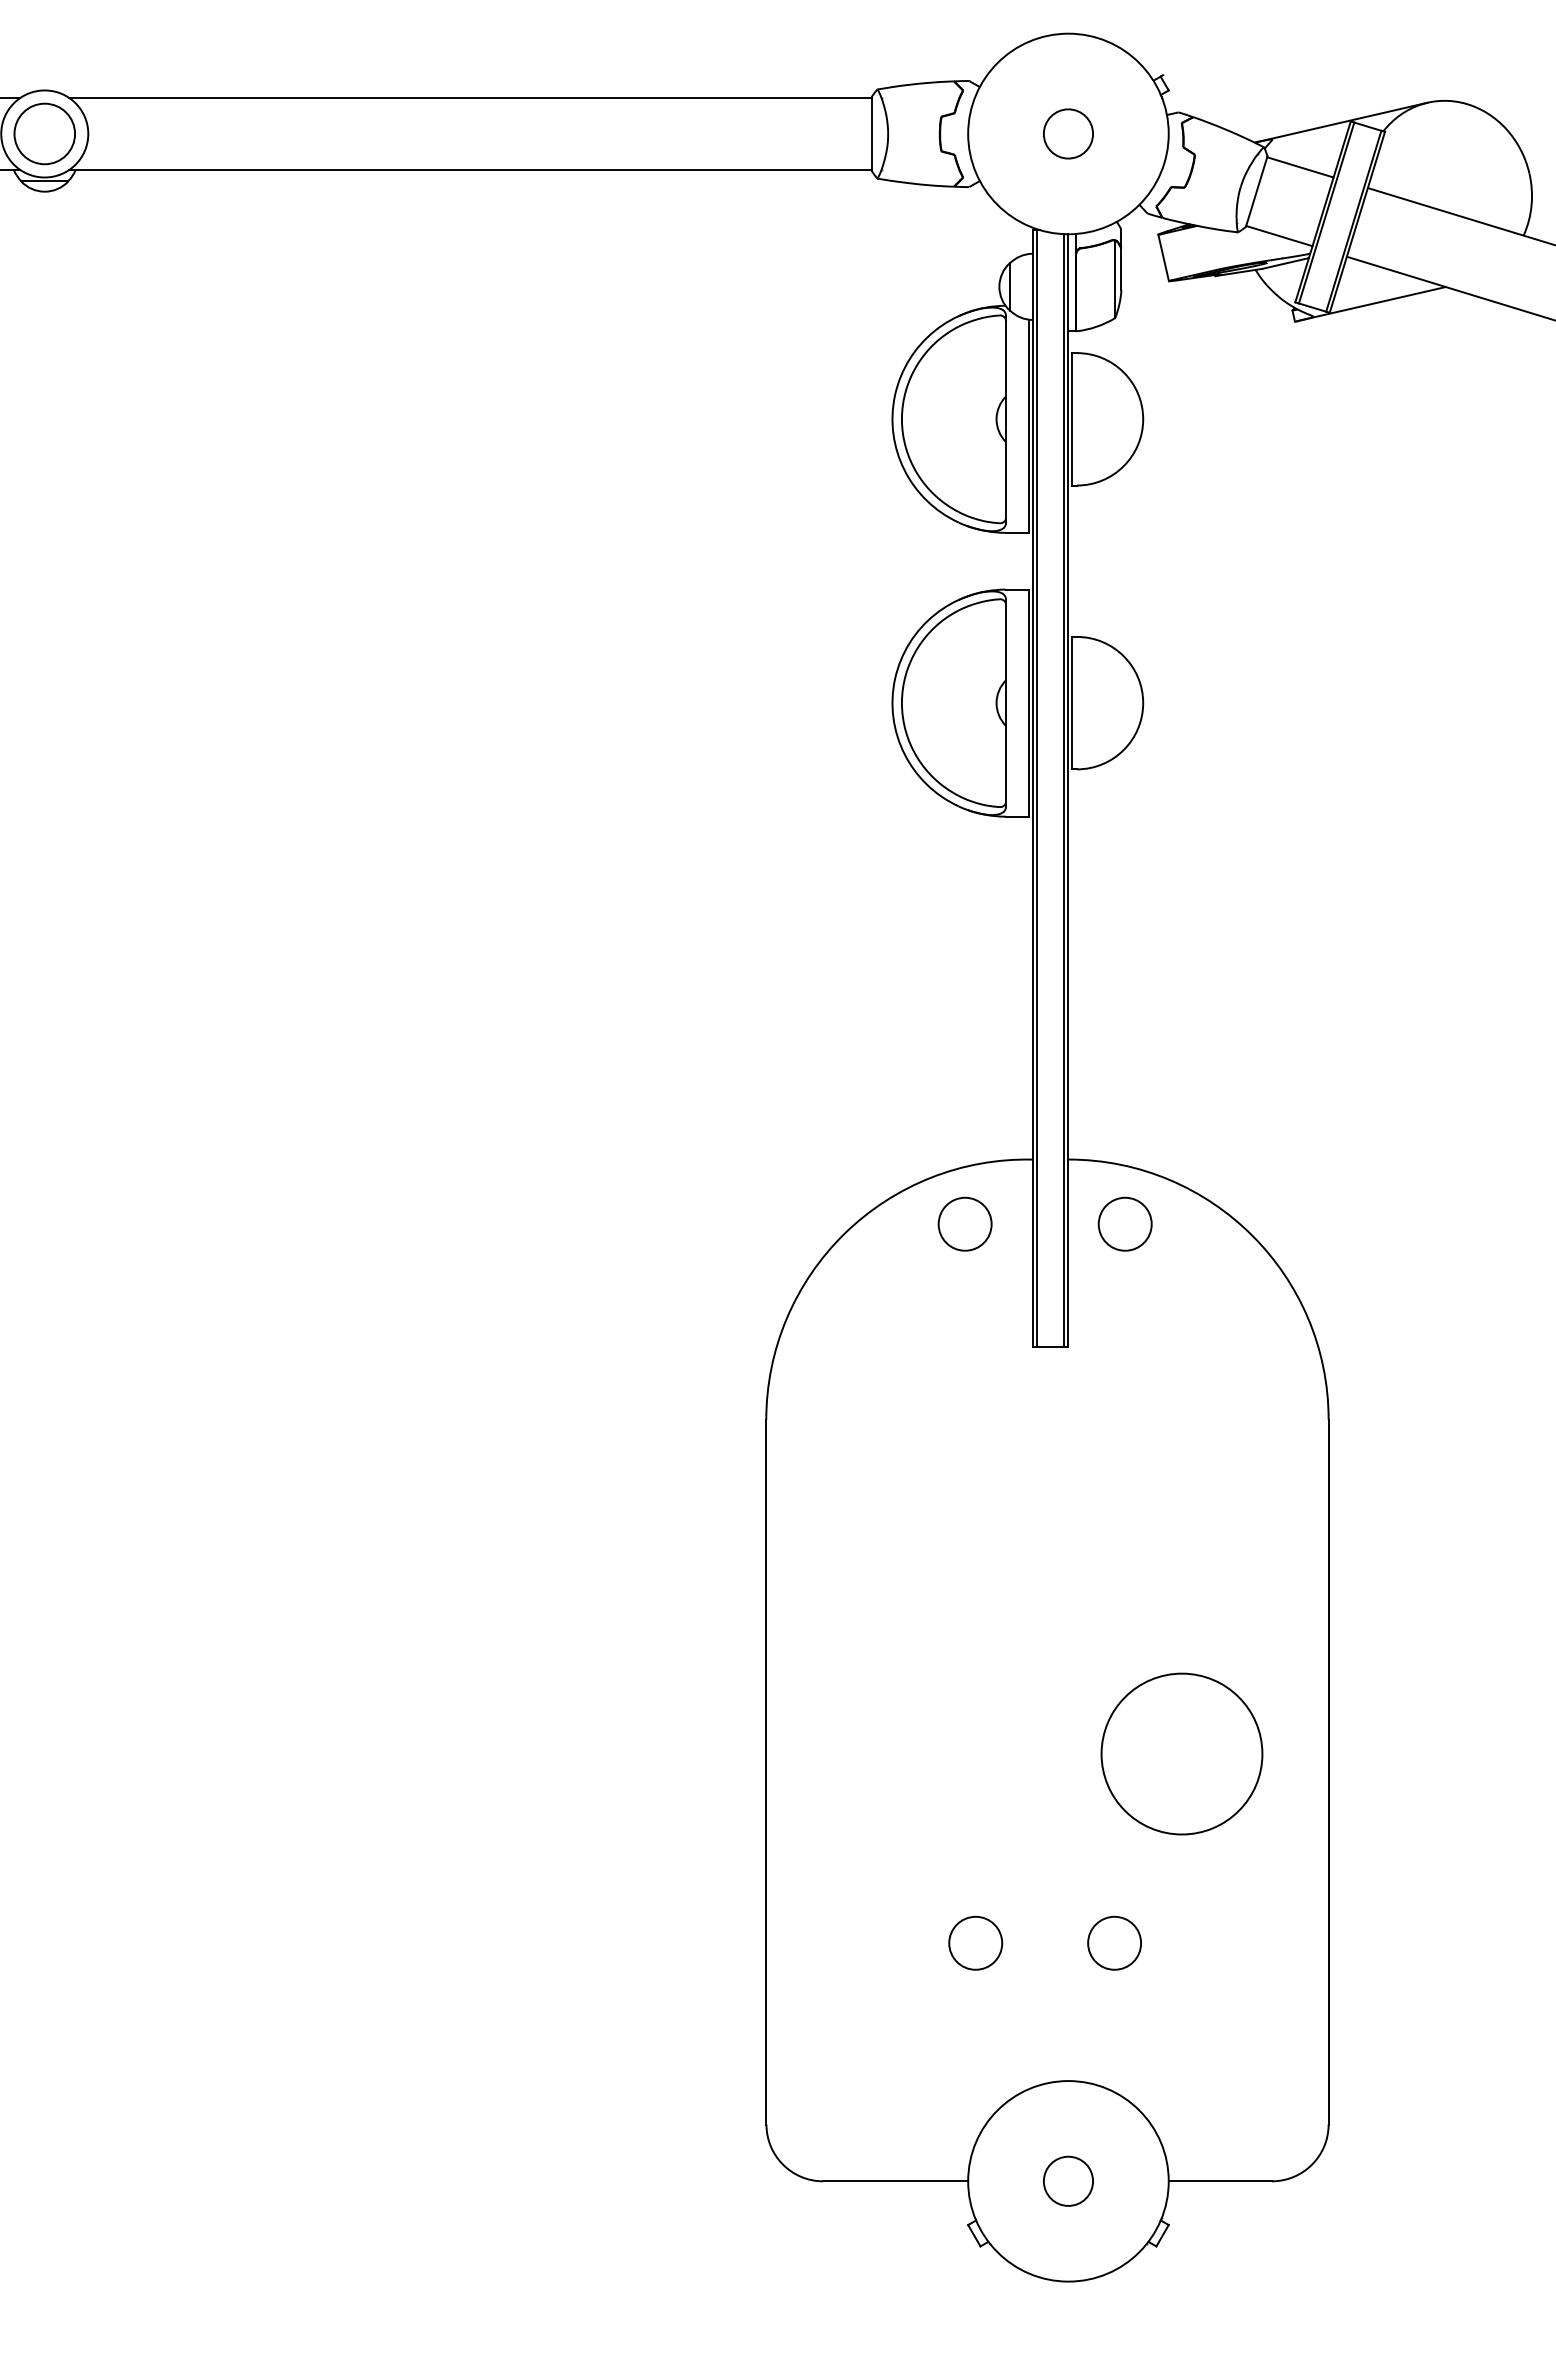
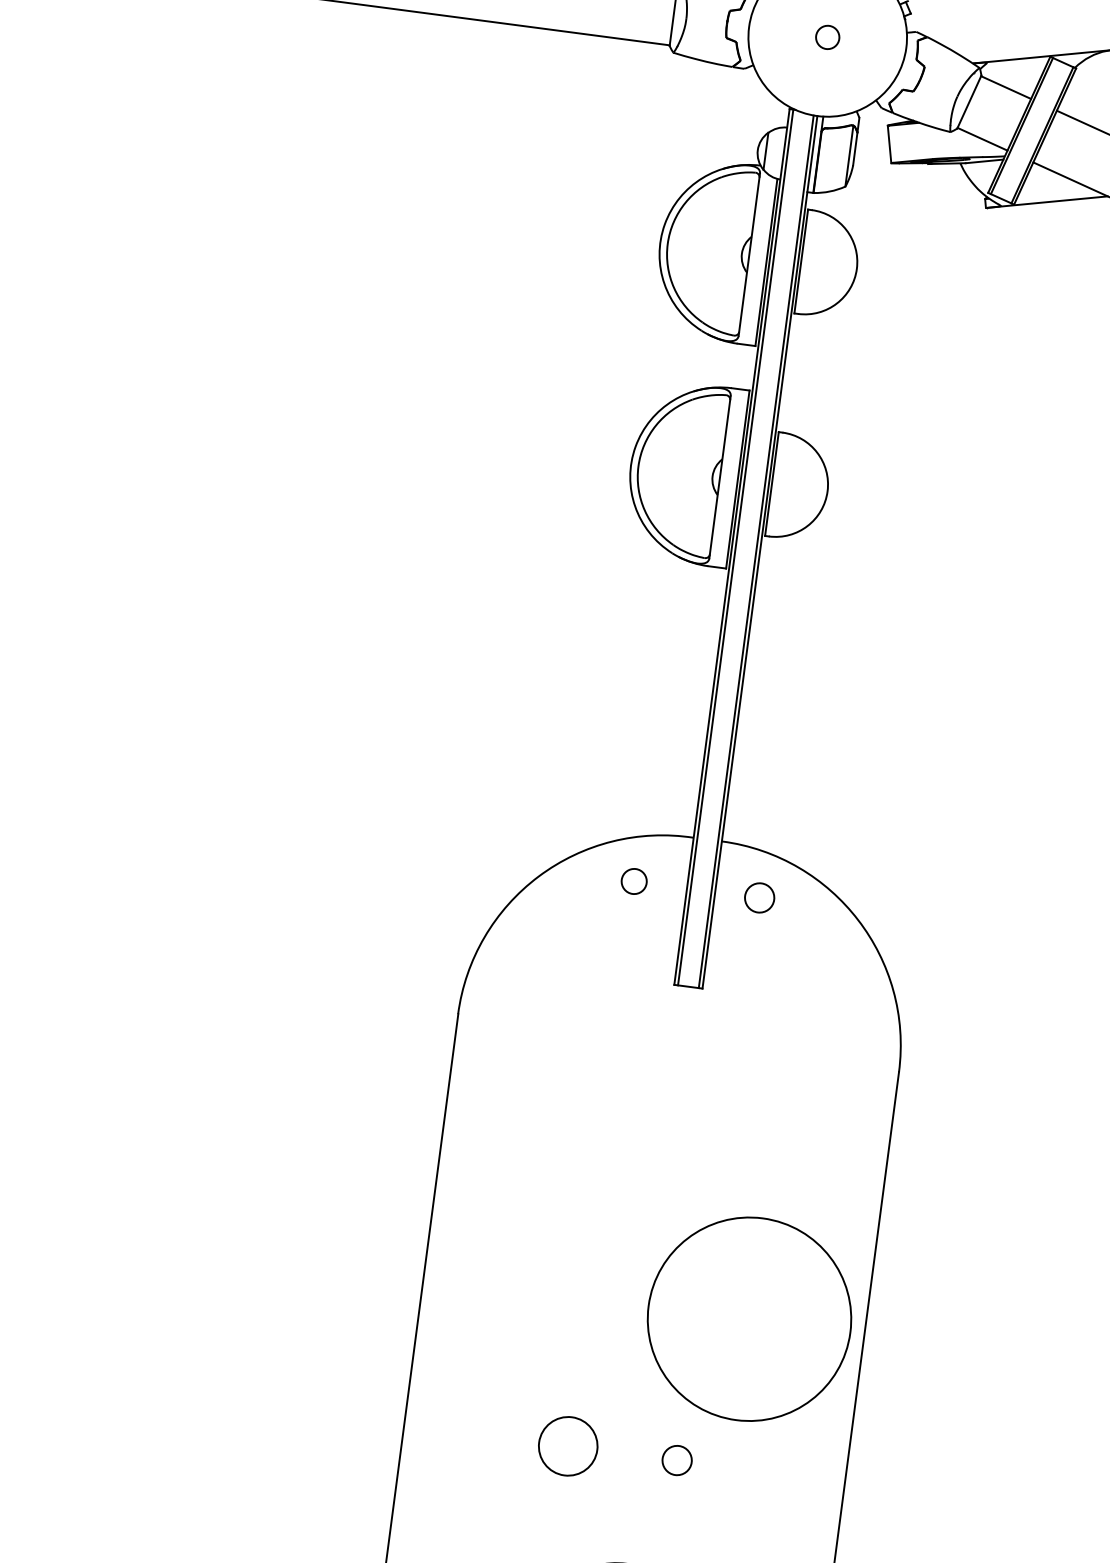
circle: (1068, 133) -> (827, 37), size x0.6
circle: (964, 1223) -> (633, 880), size x0.6
circle: (1124, 1223) -> (759, 897), size x0.7
circle: (1181, 1753) -> (749, 1318), size x1.6
circle: (975, 1942) -> (568, 1445), size x1.4
circle: (1114, 1942) -> (677, 1459), size x0.7

